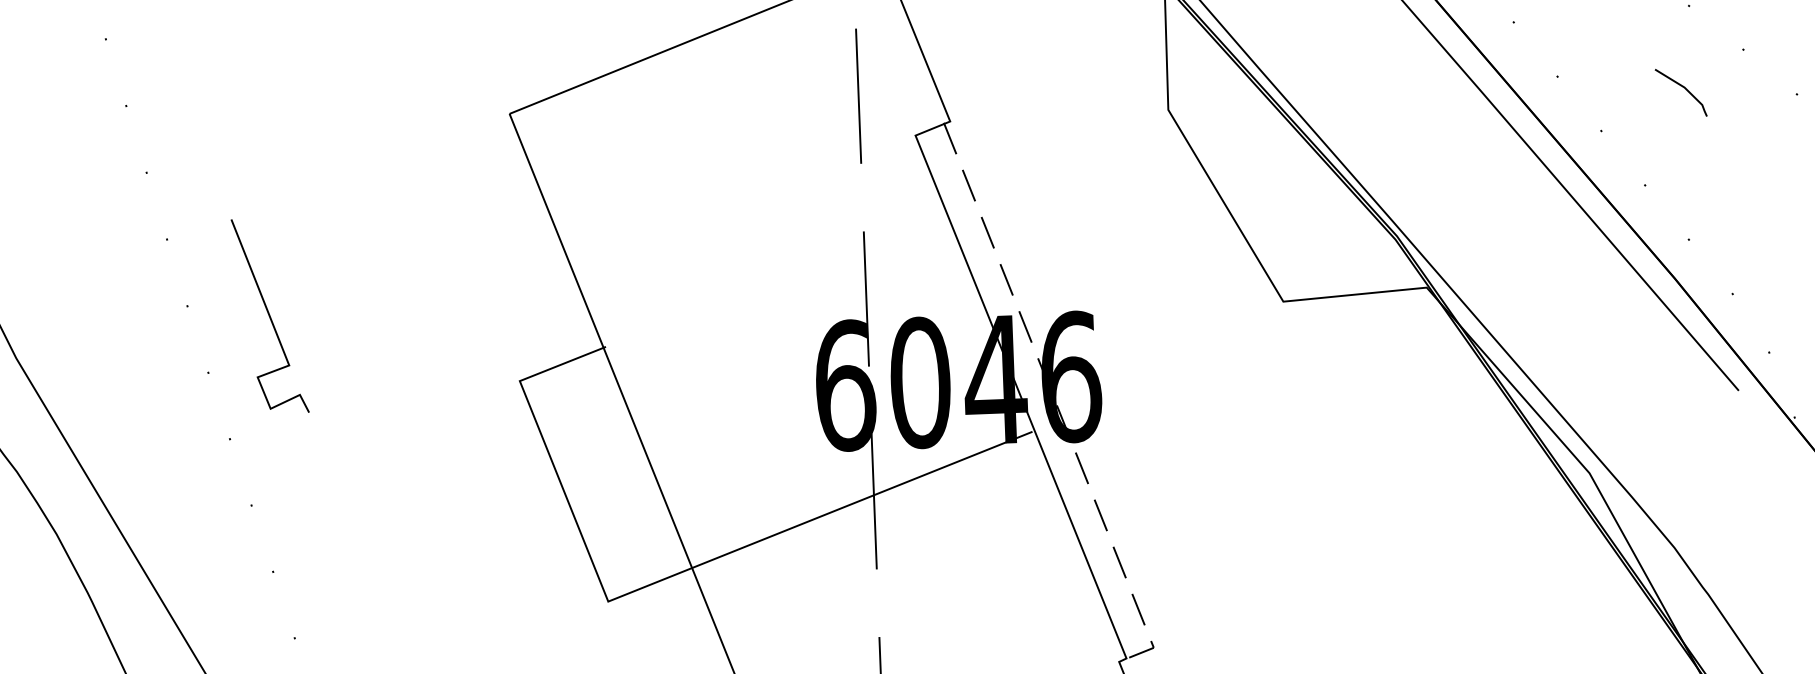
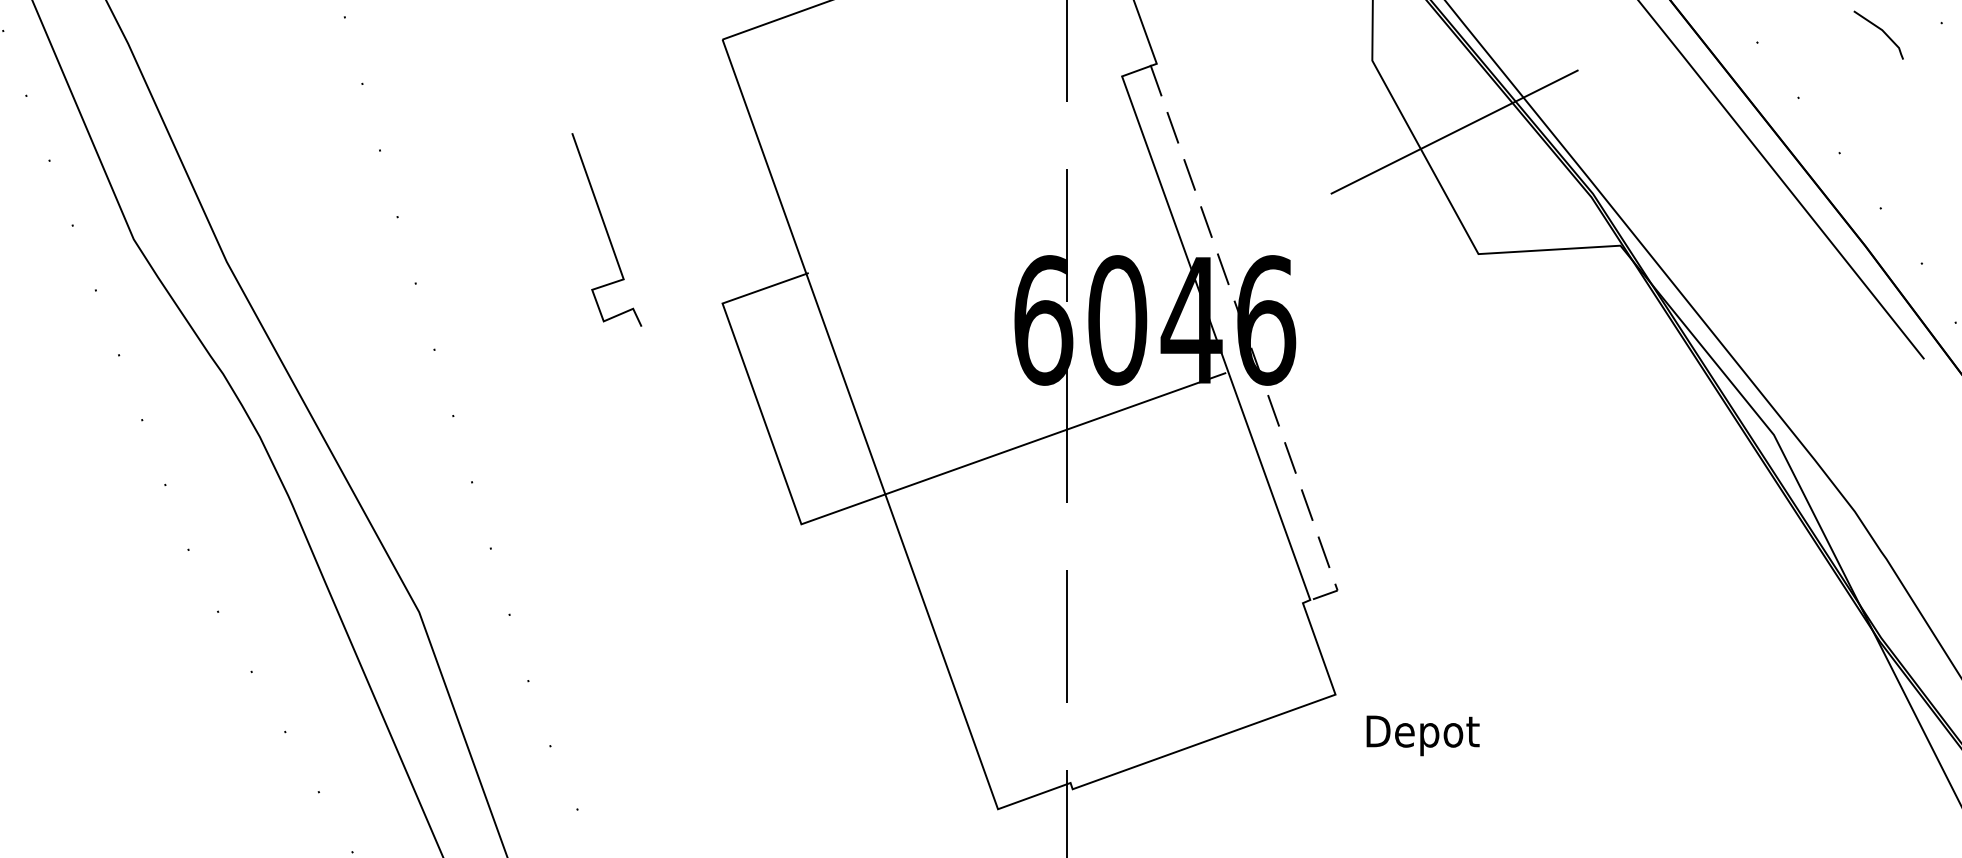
line: (1682, 87) -> (1880, 30), moved
line: (1254, 178) -> (1454, 131), added
curve: (269, 315) -> (606, 229), moved

